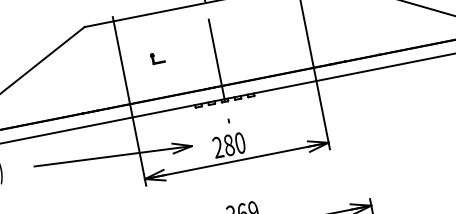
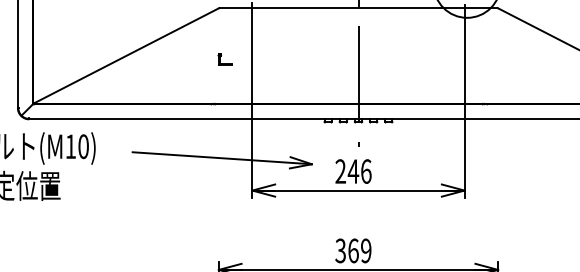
part: (157, 58) -> (224, 59), moved
text: (234, 144) -> (359, 171), 280 -> 246

